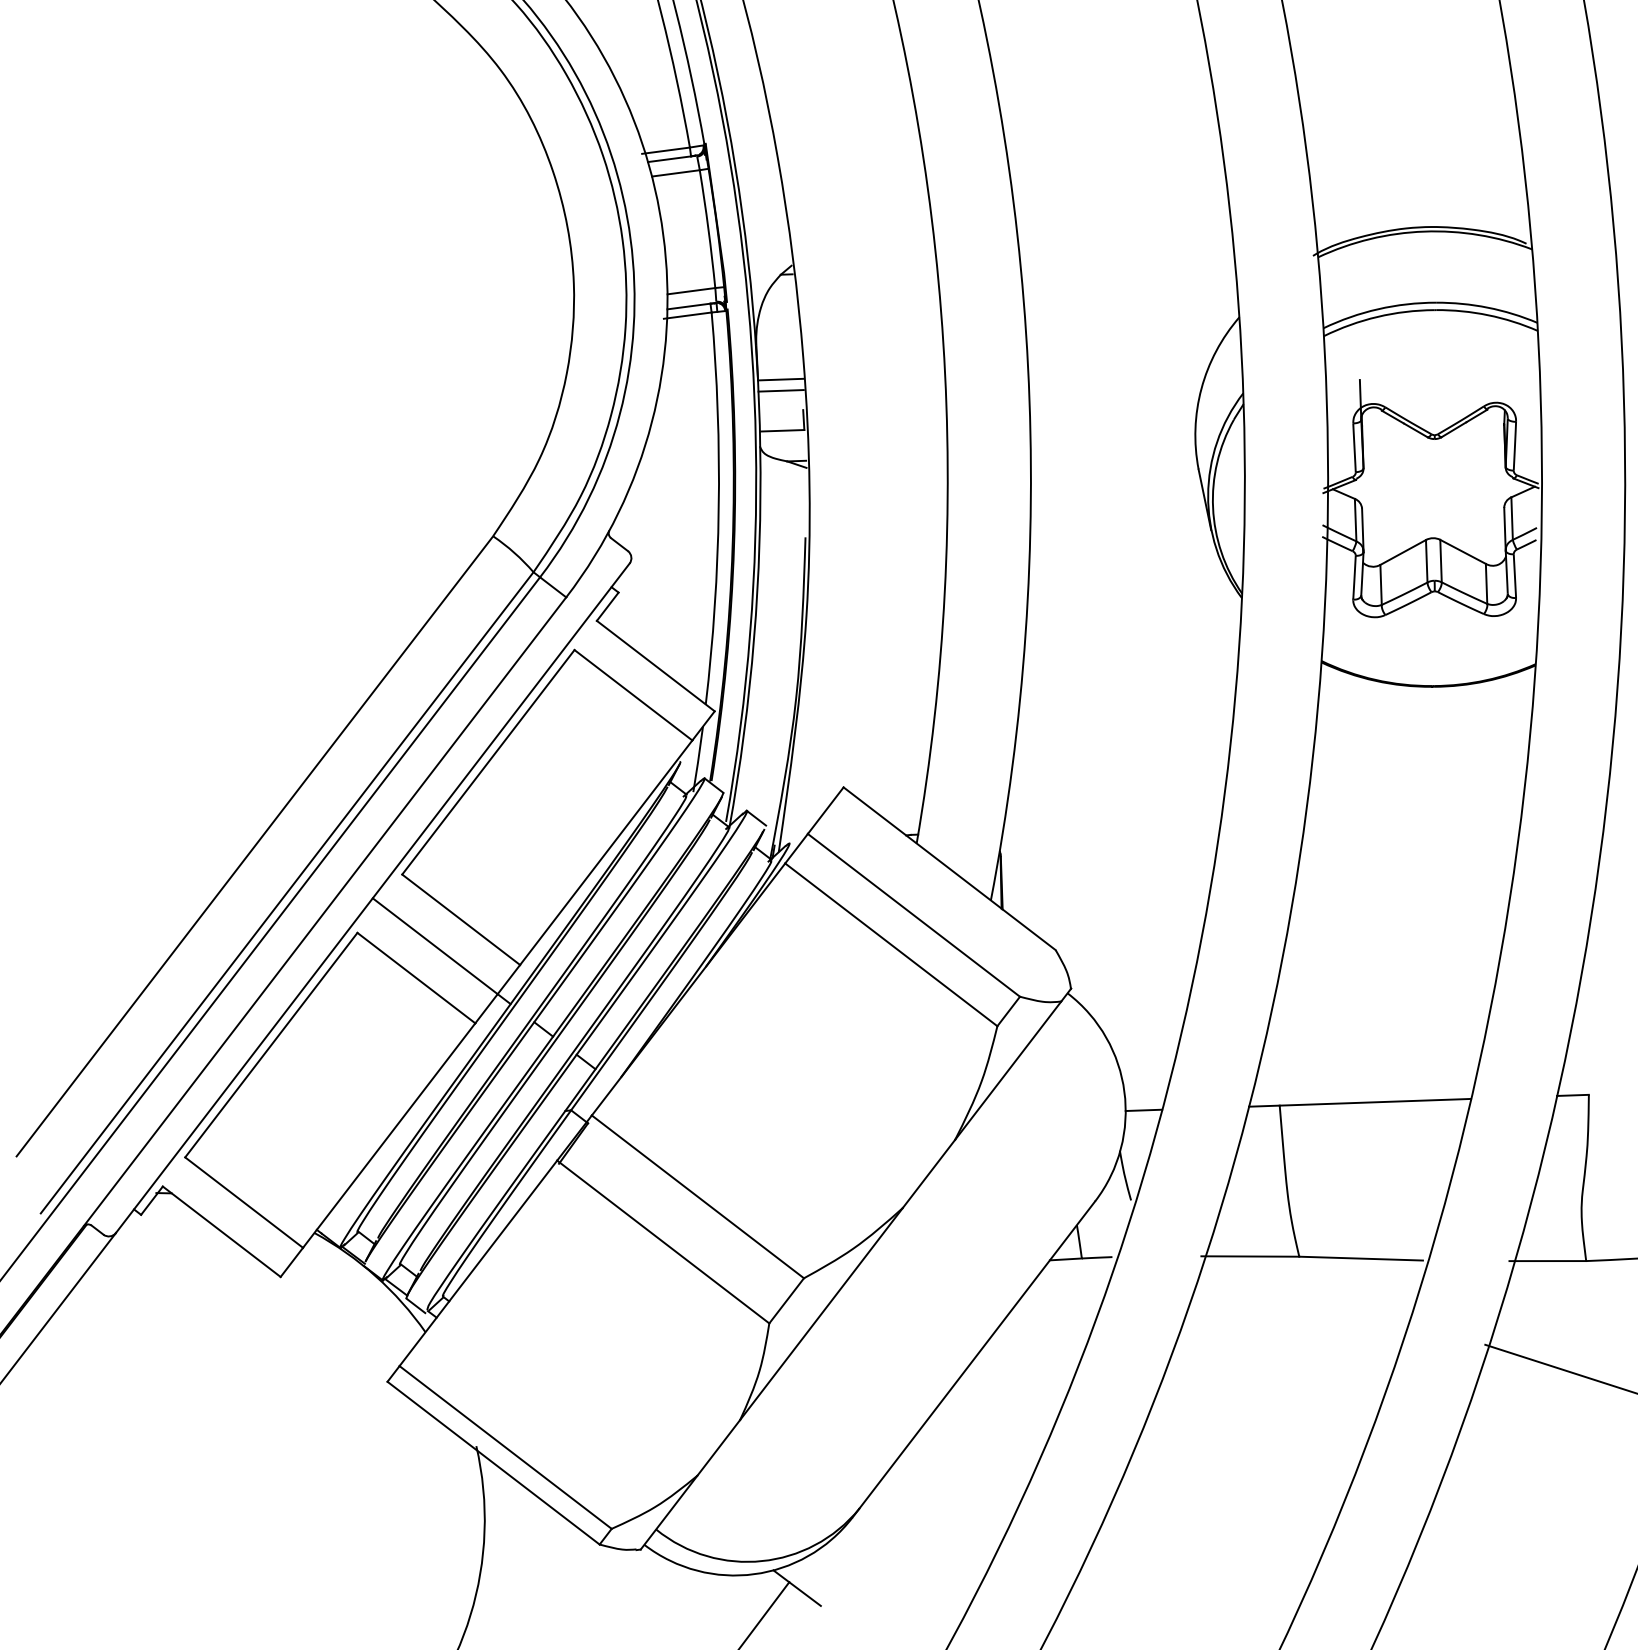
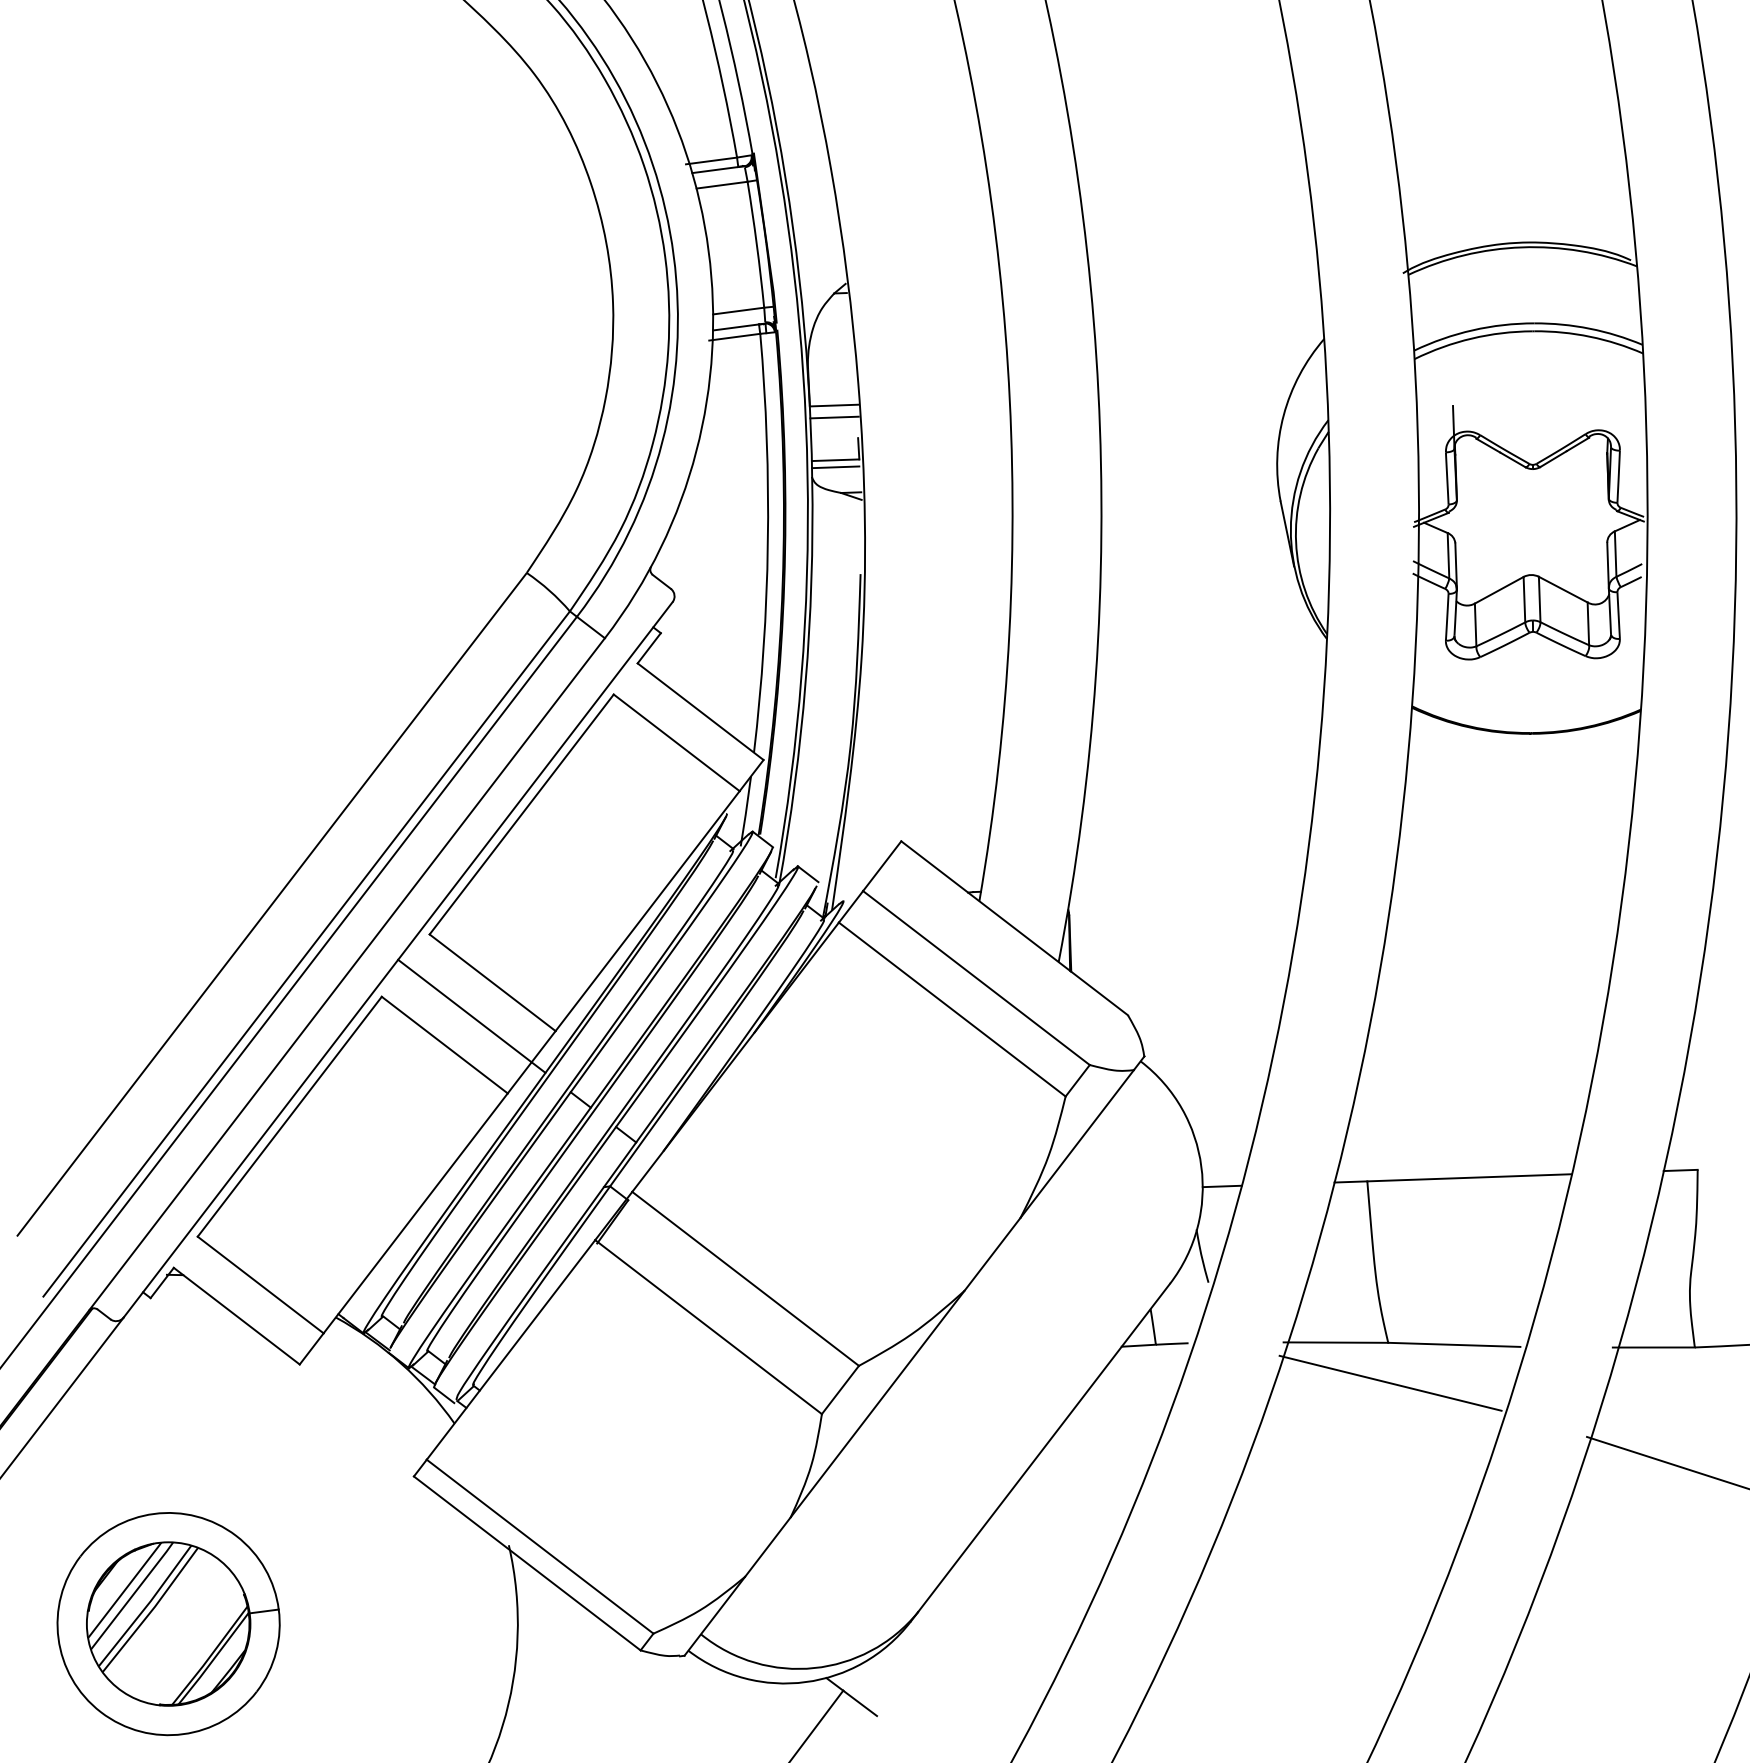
line: (782, 437) -> (835, 467), added
line: (1301, 1294) -> (1390, 1383), added
part: (157, 1519) -> (168, 1623), added

